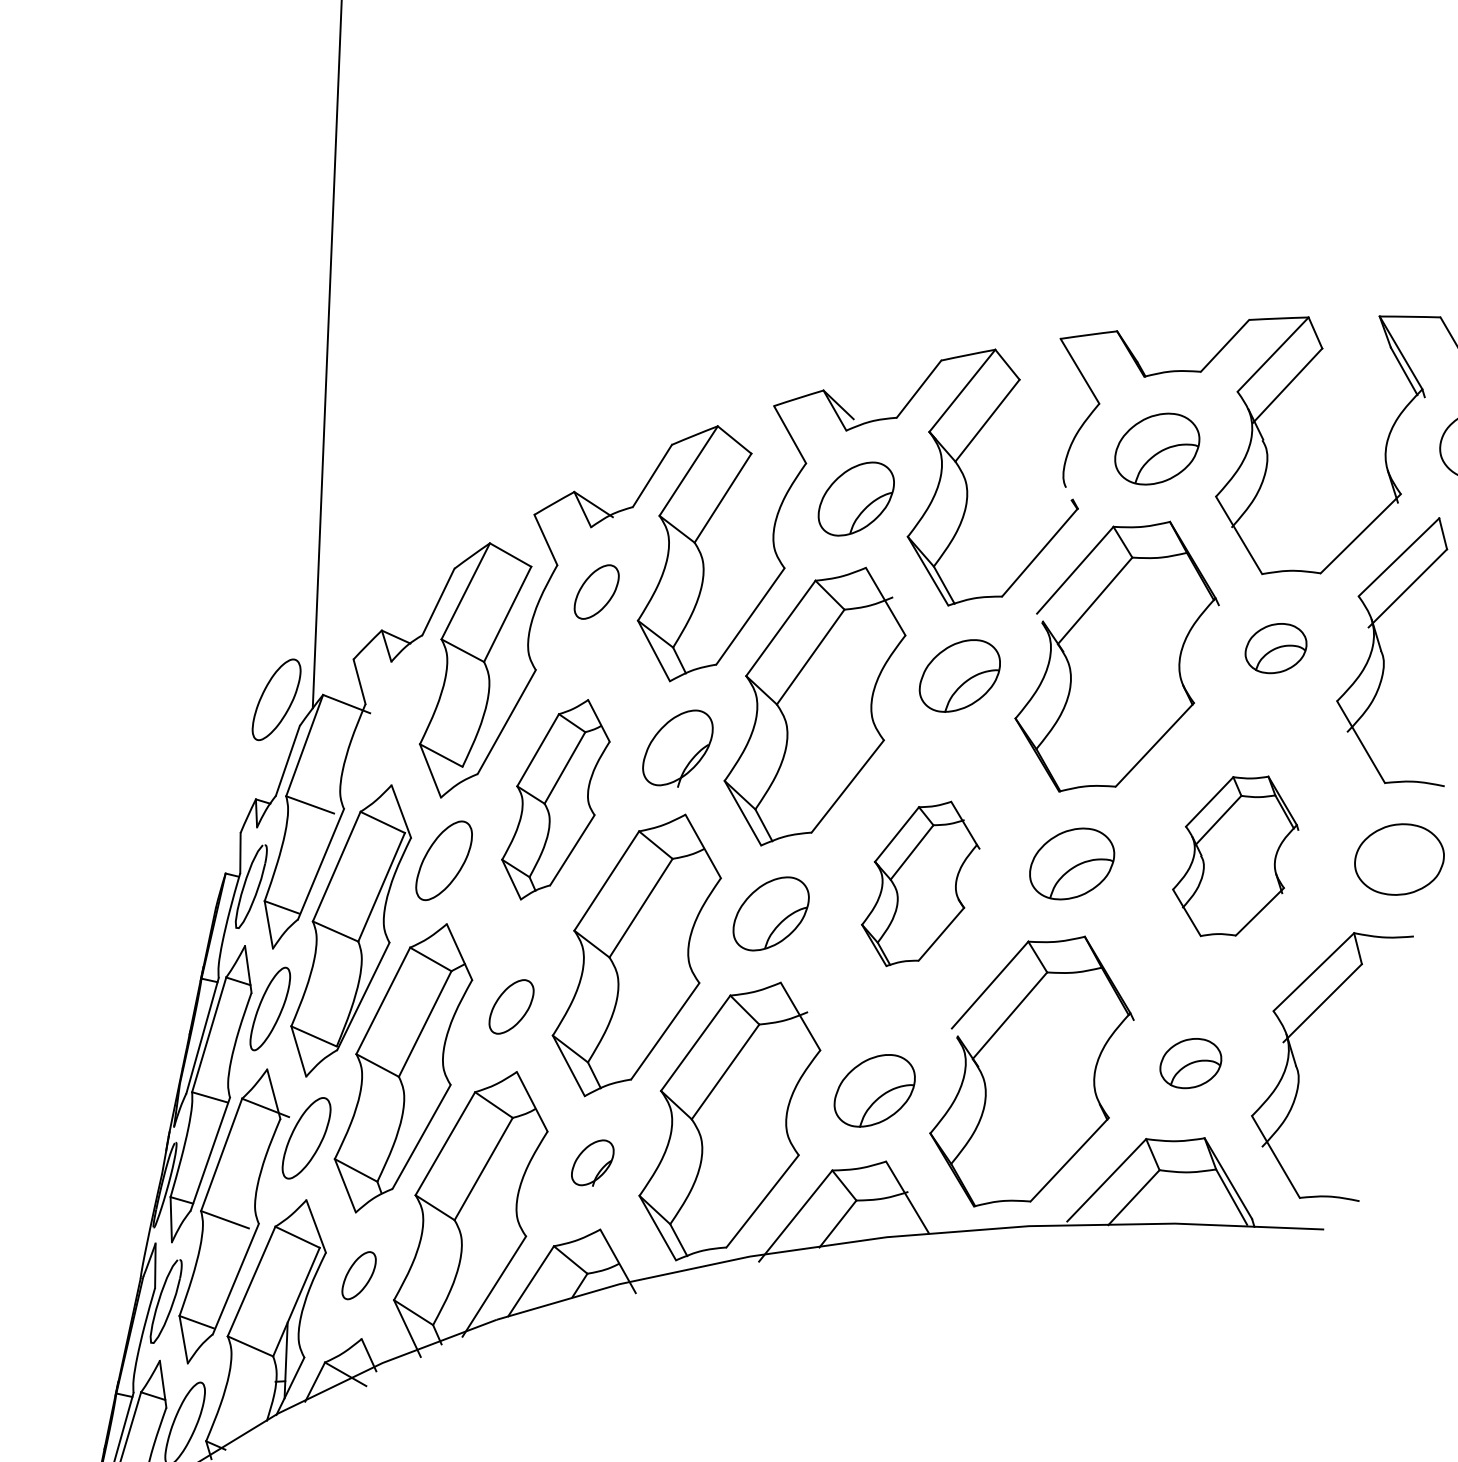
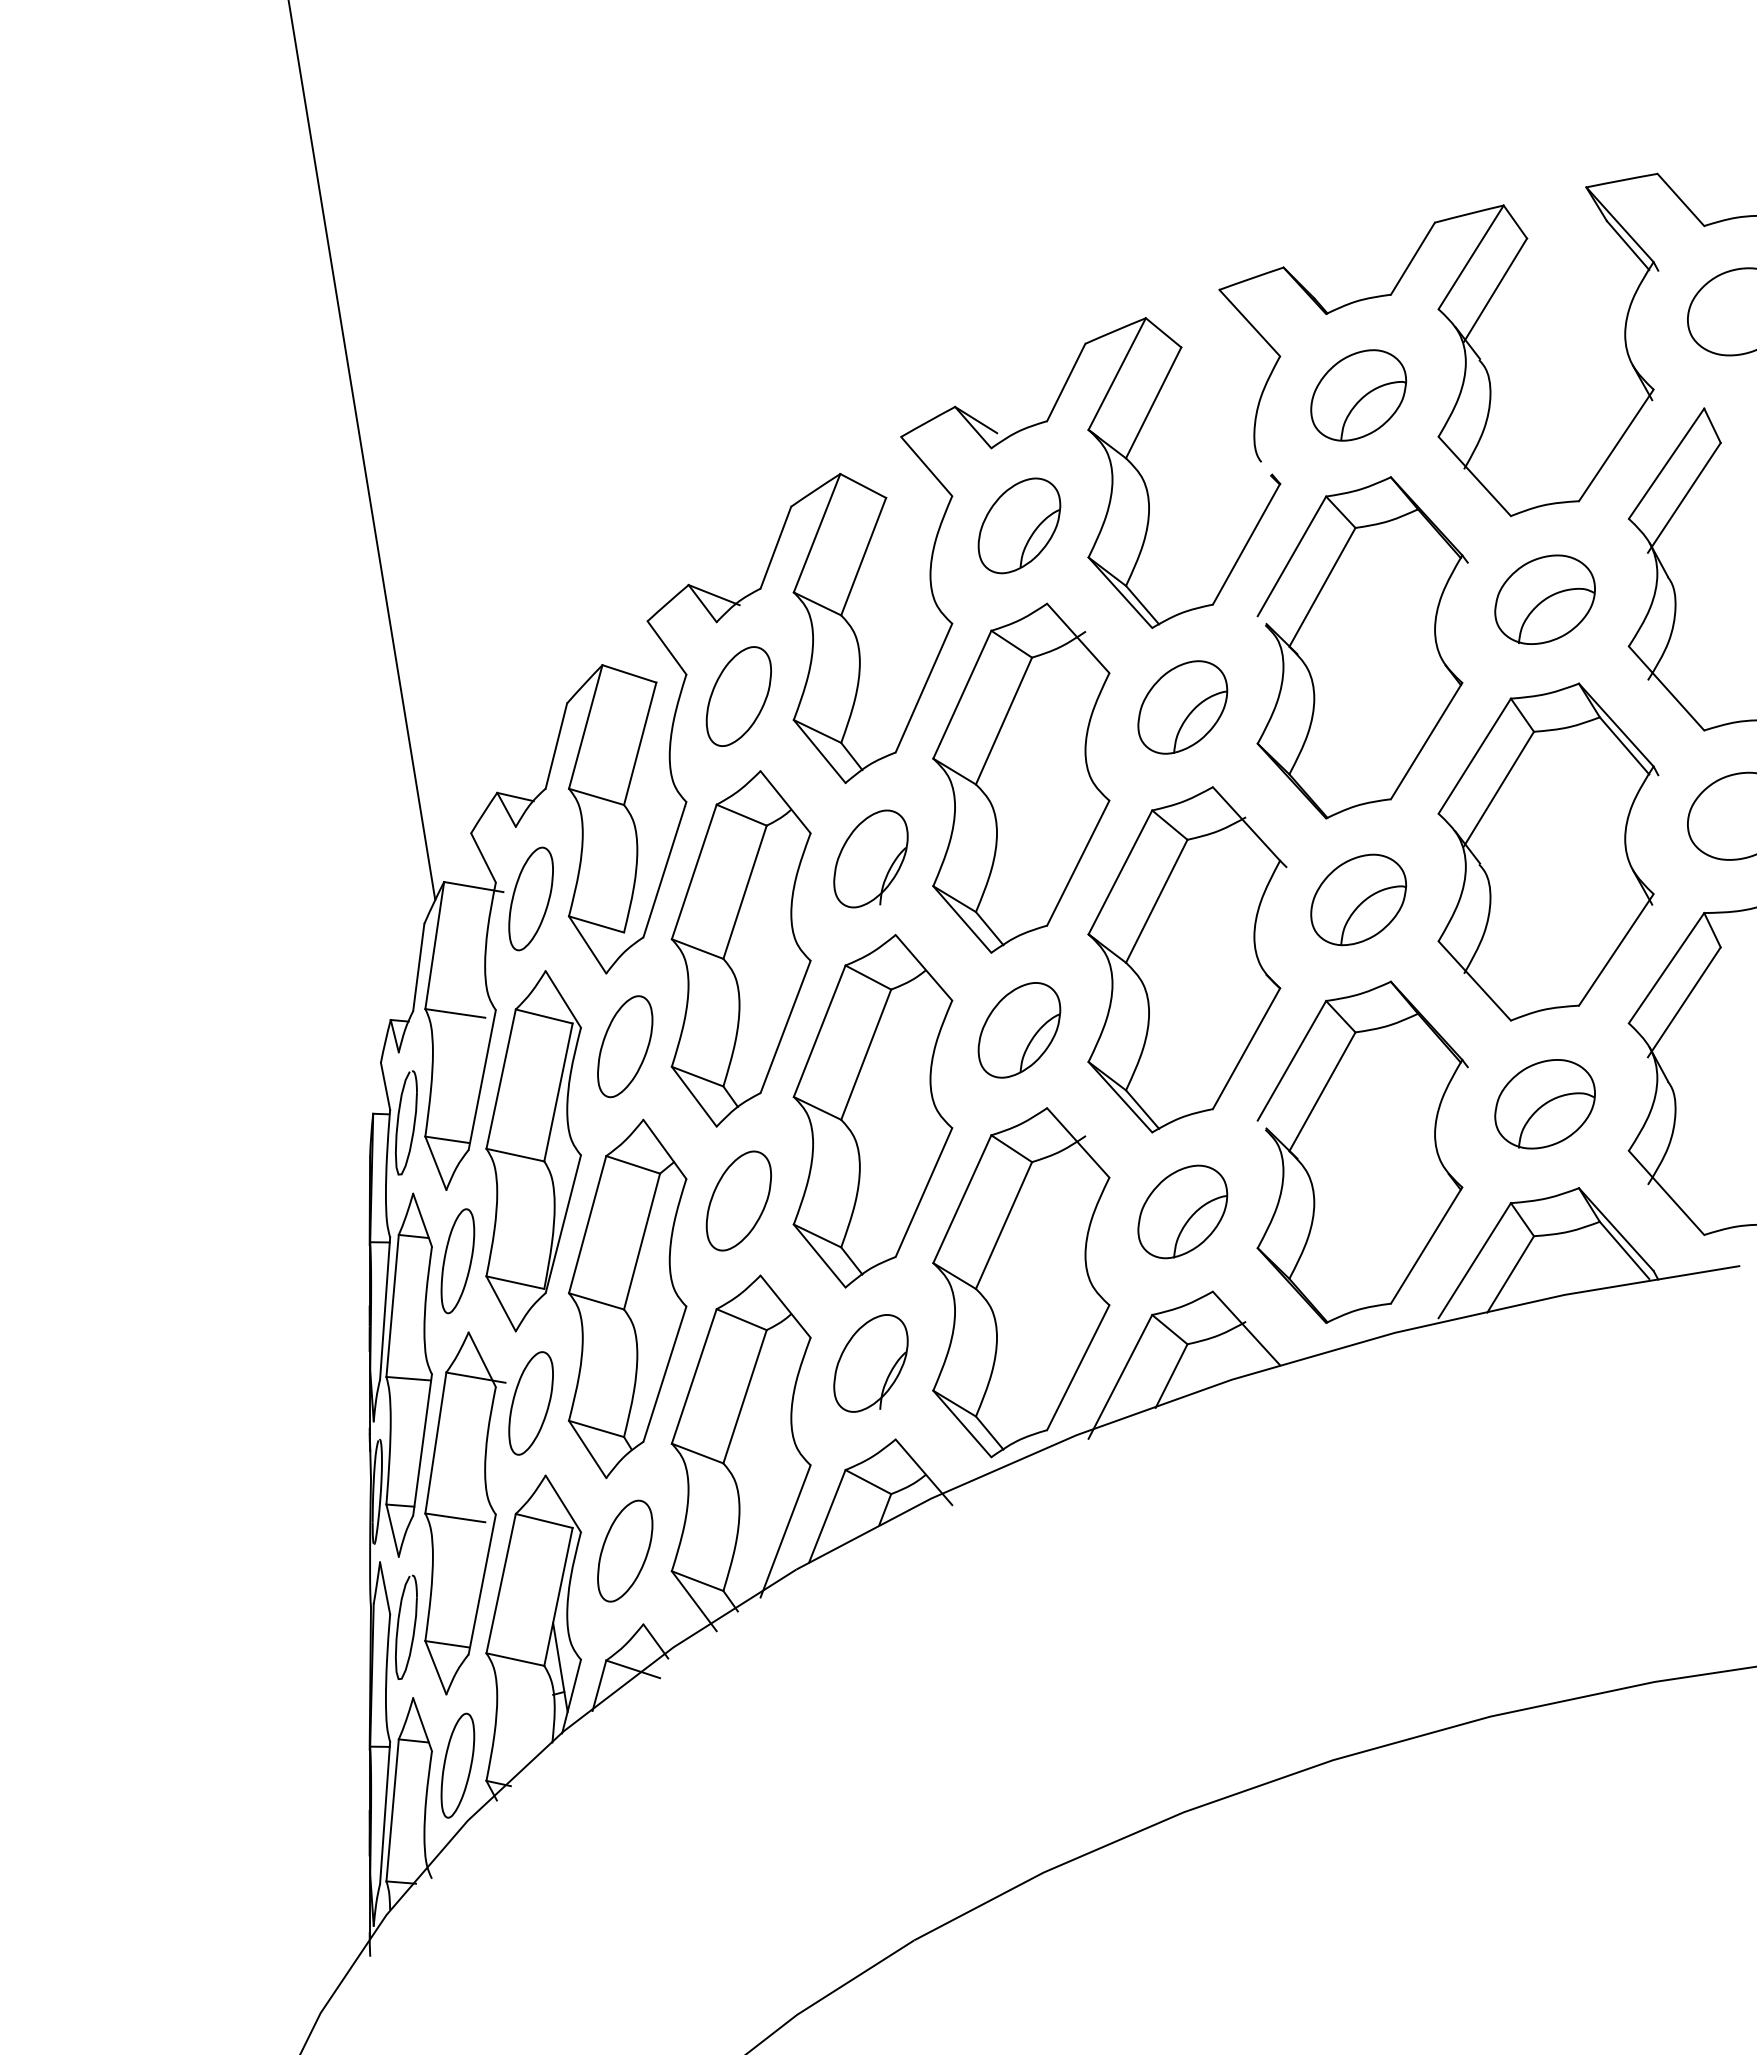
part: (596, 592) -> (738, 696), size x1.43
part: (1275, 648) -> (1544, 599), size x1.43
part: (276, 699) -> (530, 898), moved
part: (555, 799) -> (740, 948), size x1.43
part: (1236, 856) -> (1548, 851), size x1.67
part: (921, 884) -> (1187, 959), size x1.67
part: (511, 1006) -> (738, 1200), size x1.43
part: (1190, 1063) -> (1544, 1104), size x1.43
part: (592, 1162) -> (870, 1363), size x1.67
part: (359, 1275) -> (625, 1550), size x1.67

